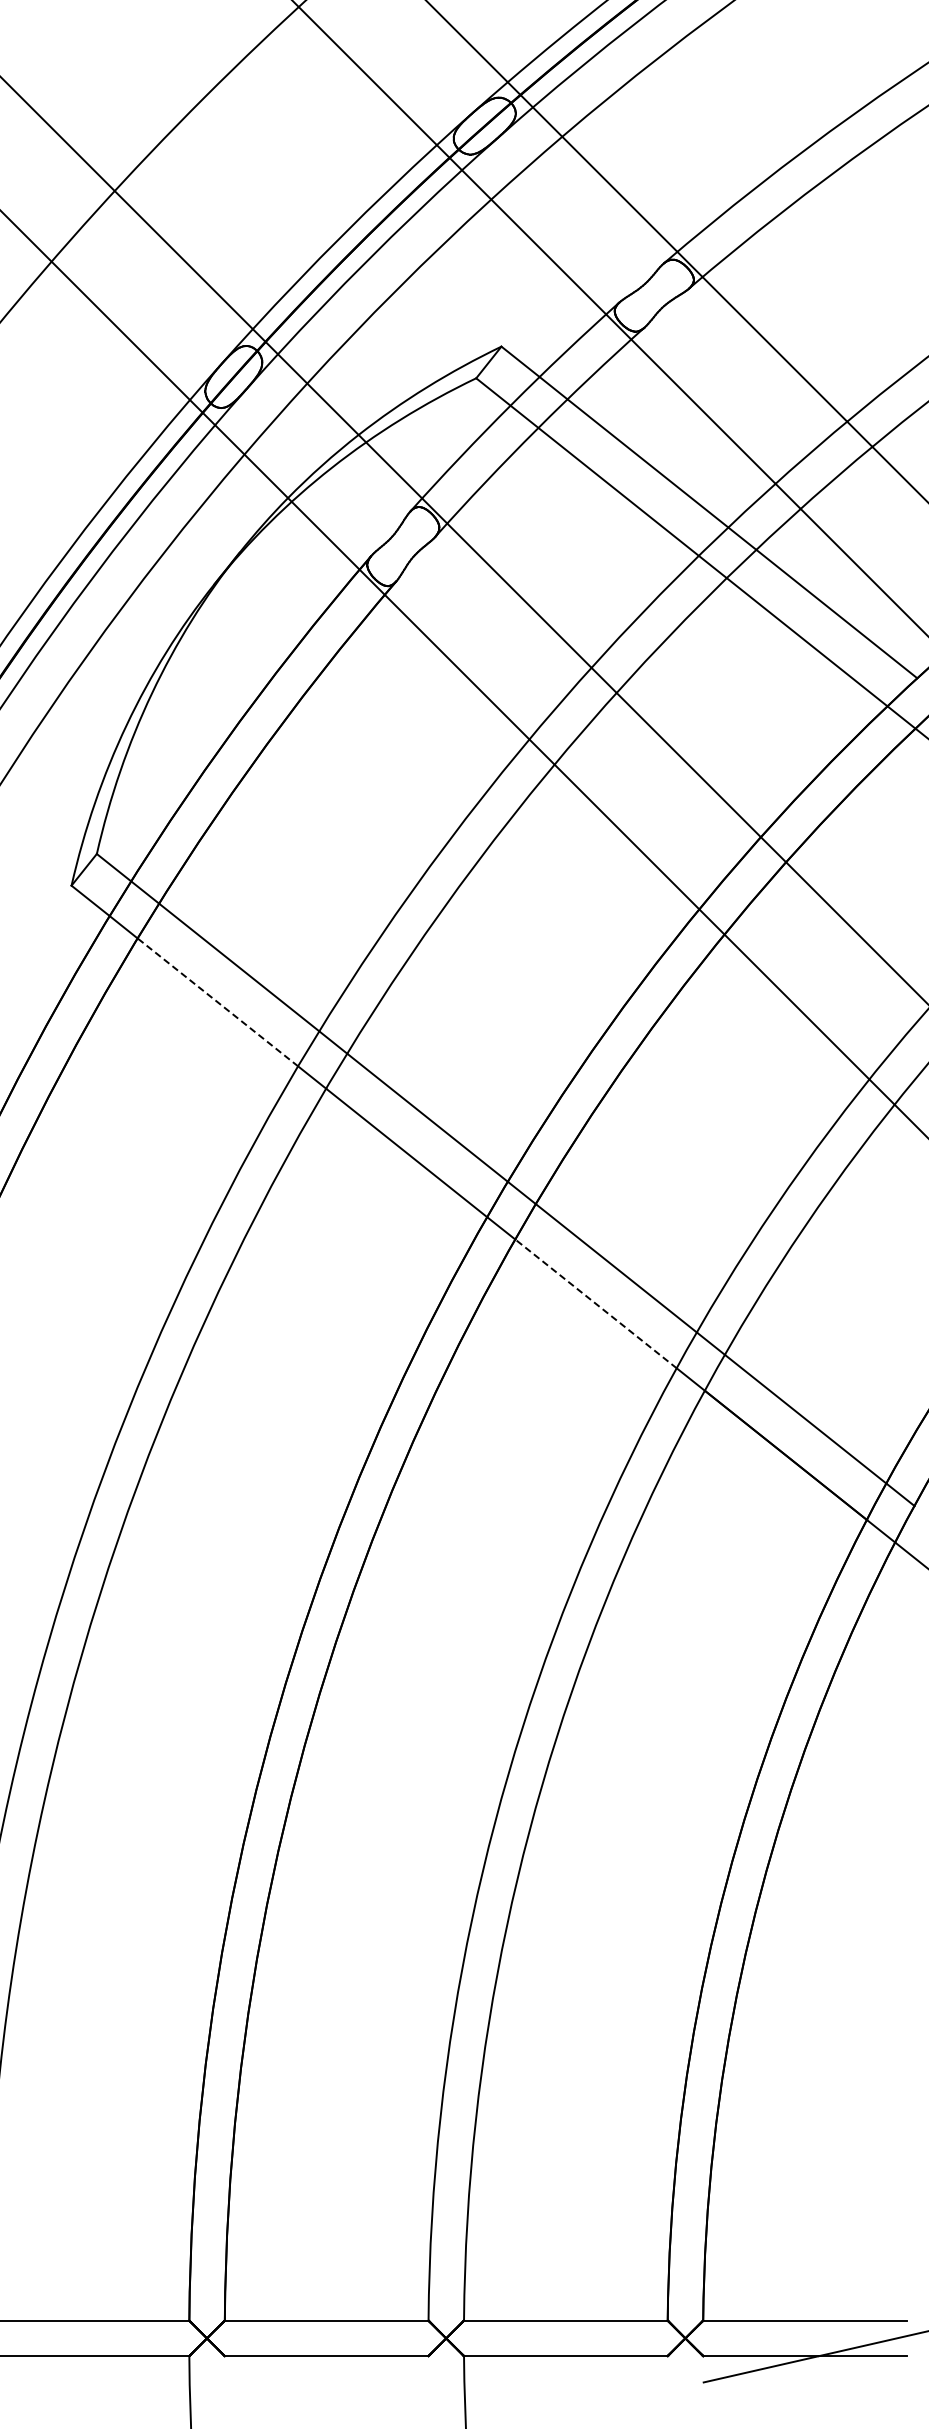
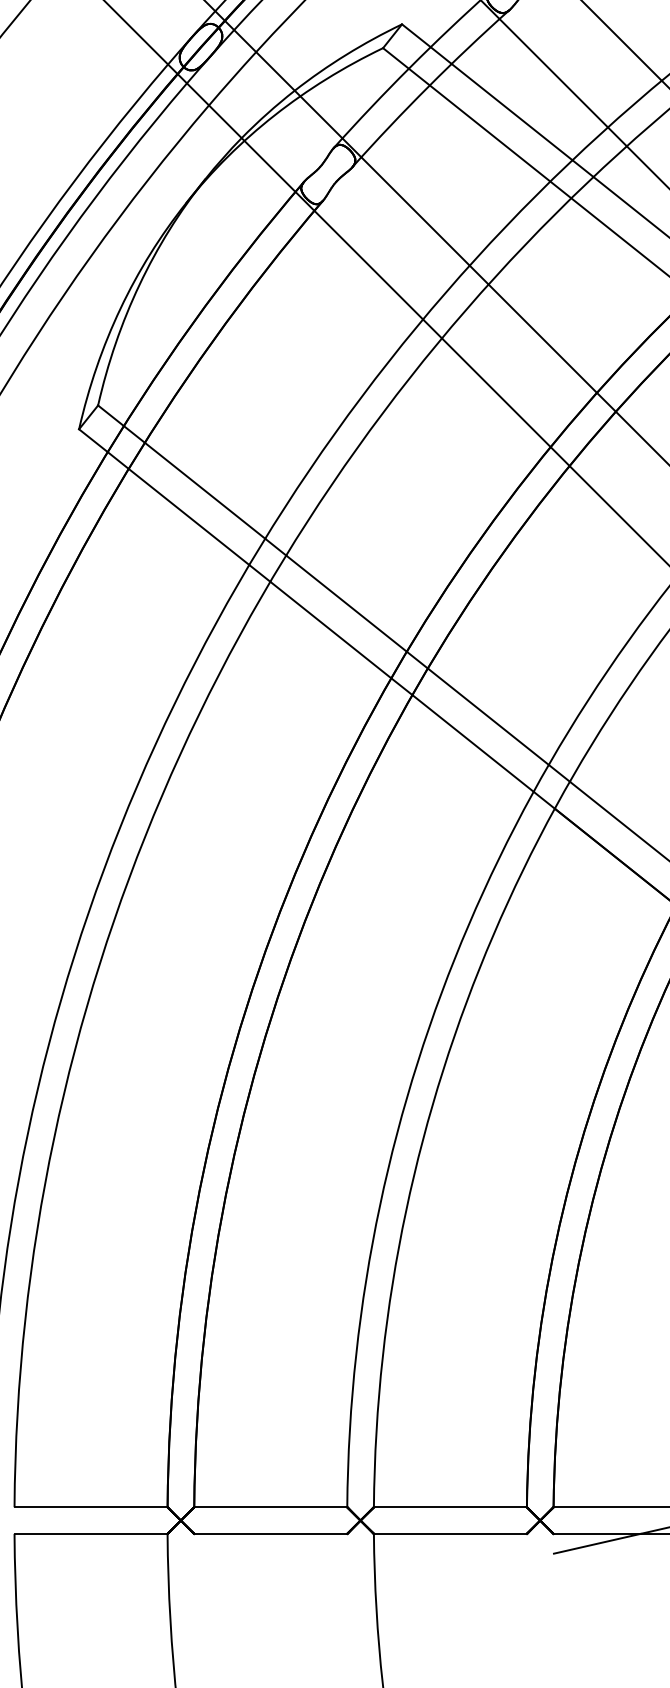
line: (218, 1002) -> (189, 517), dashed -> solid
line: (595, 1303) -> (472, 743), dashed -> solid

